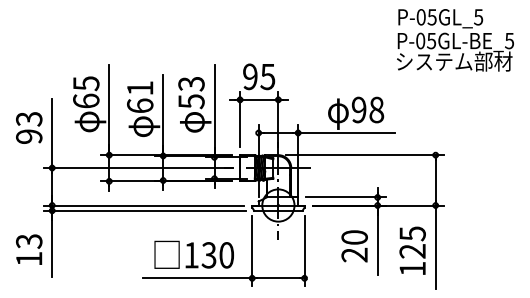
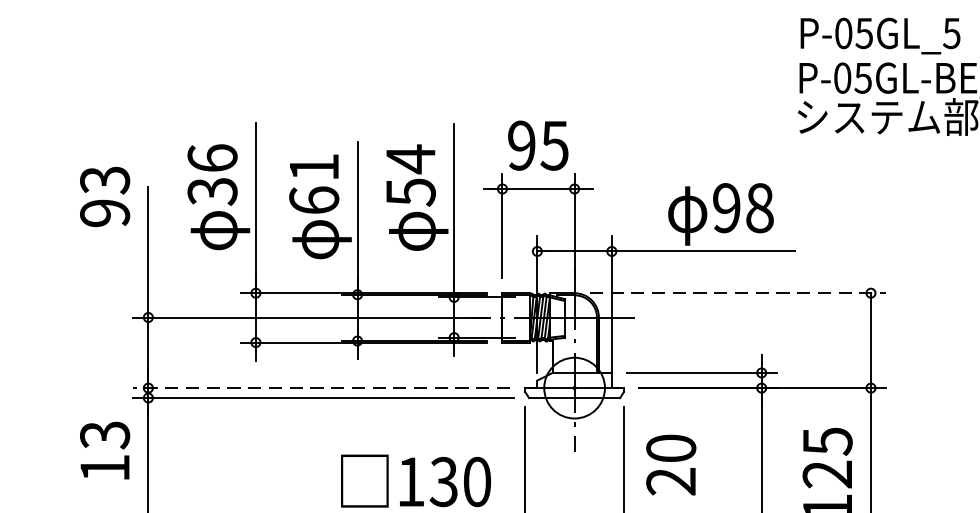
text: (191, 84) -> (410, 160), 53 -> 54
text: (86, 92) -> (212, 175), 65 -> 36
text: (29, 127) -> (105, 195), moved
line: (365, 155) -> (738, 293), solid -> dashed
line: (144, 205) -> (322, 388), solid -> dashed
text: (354, 246) -> (670, 465), moved
text: (29, 249) -> (105, 450), moved

